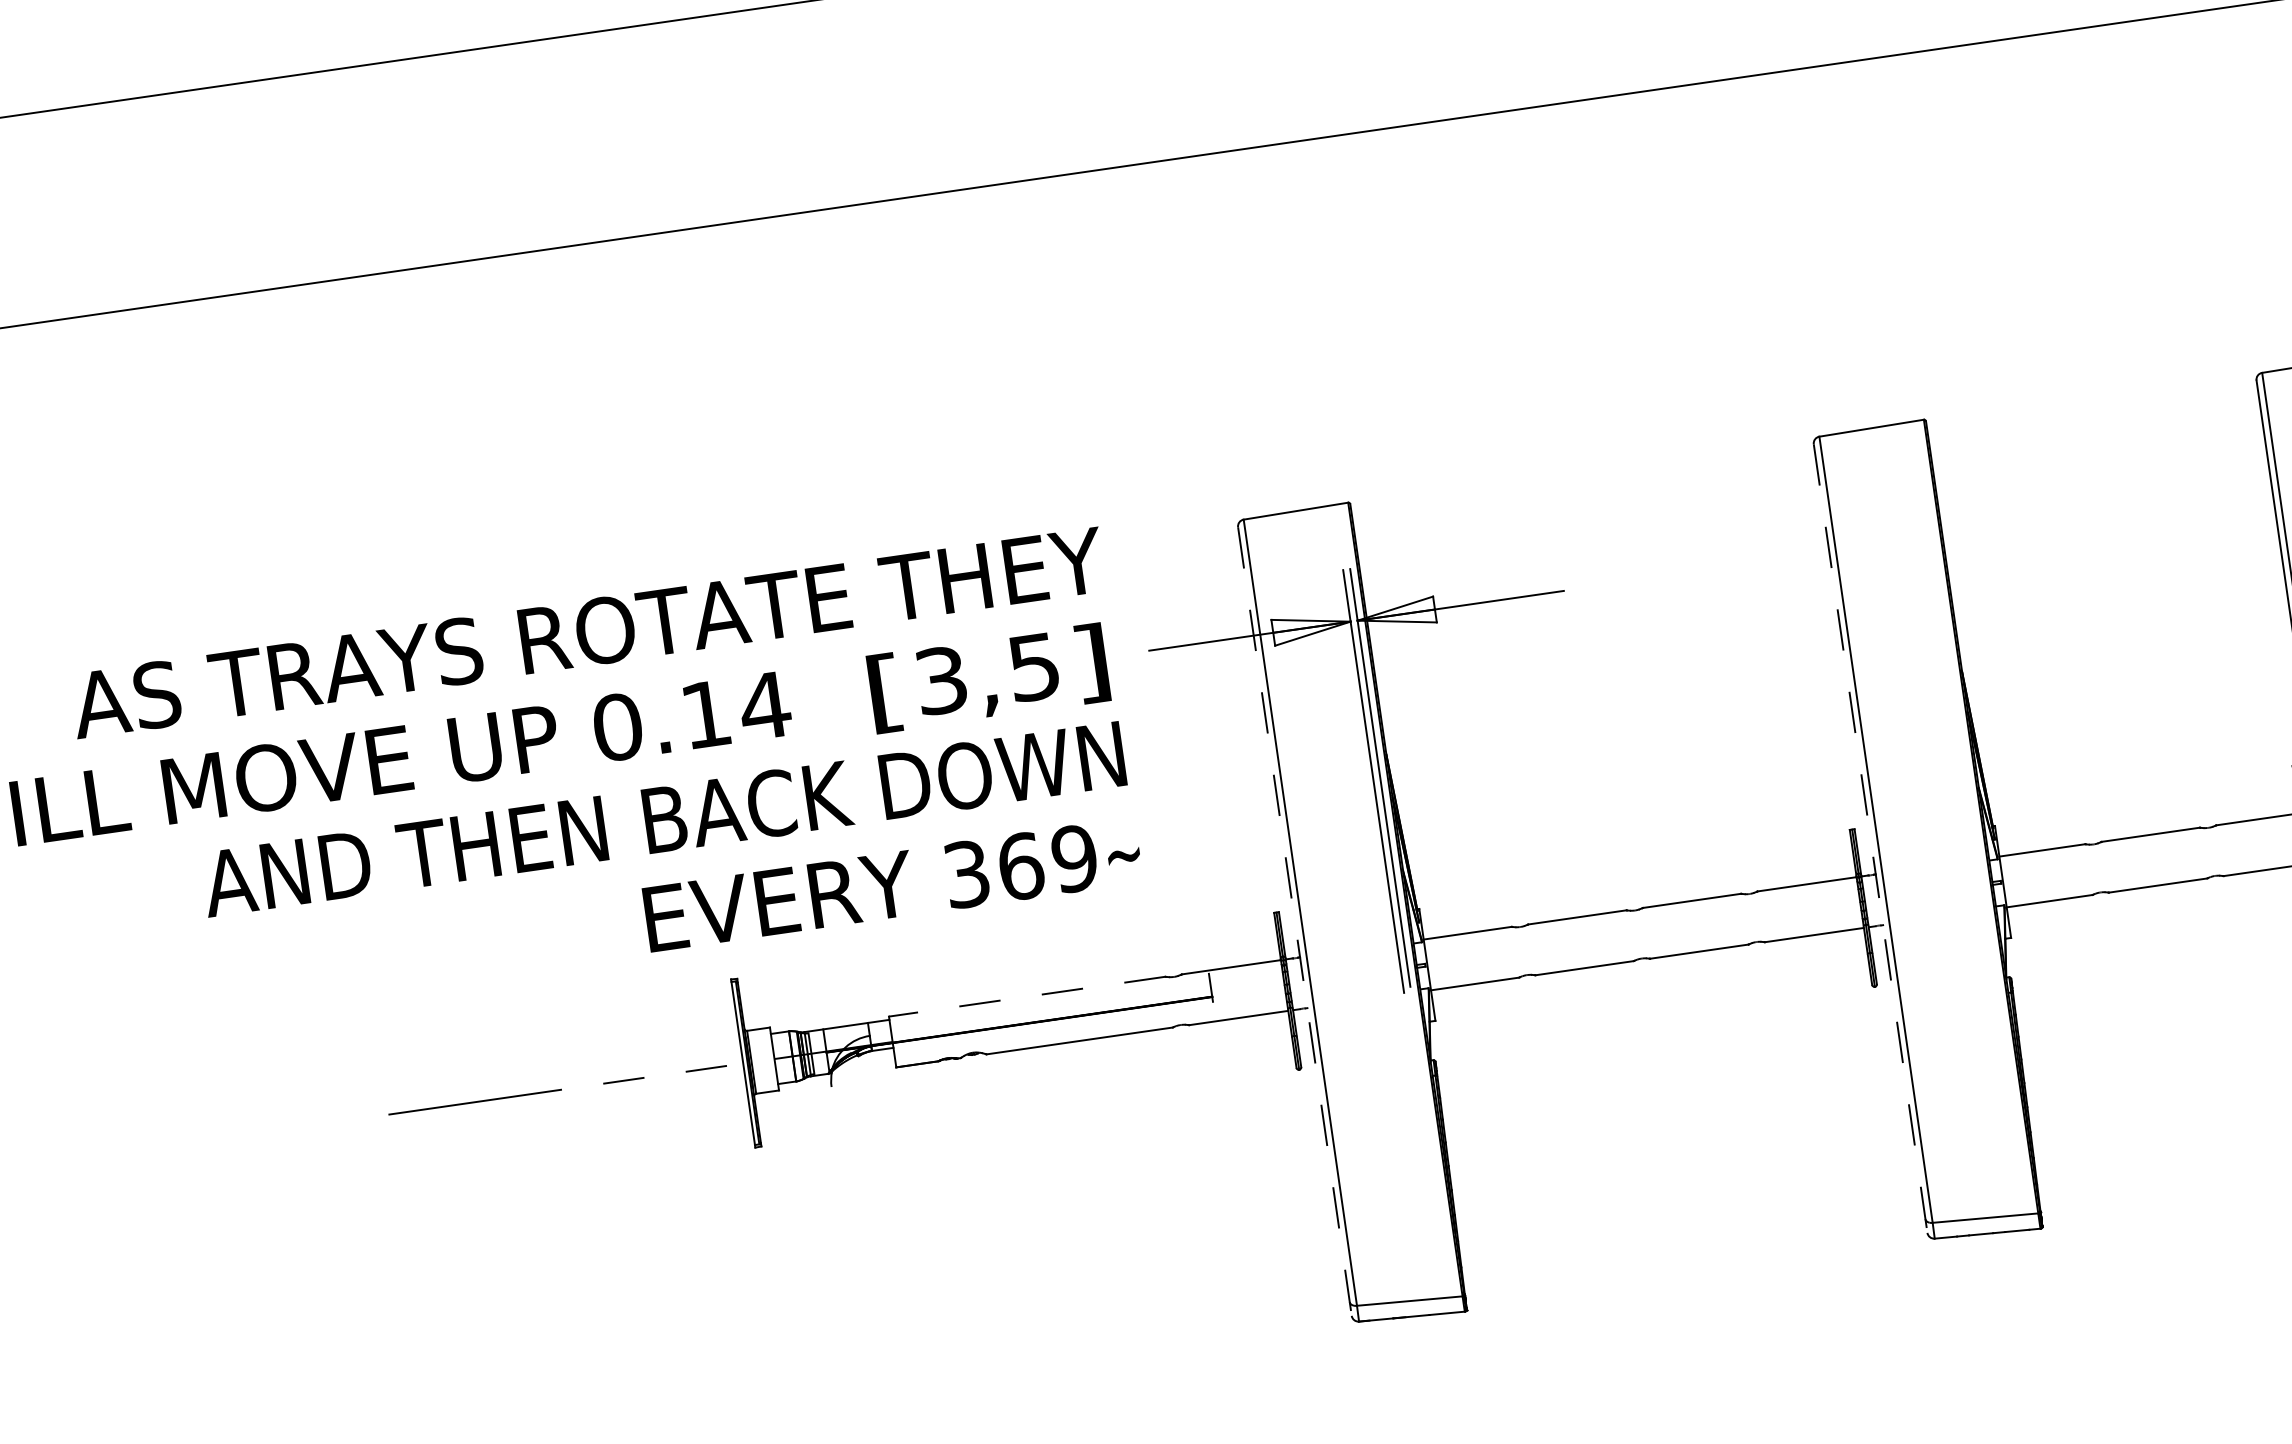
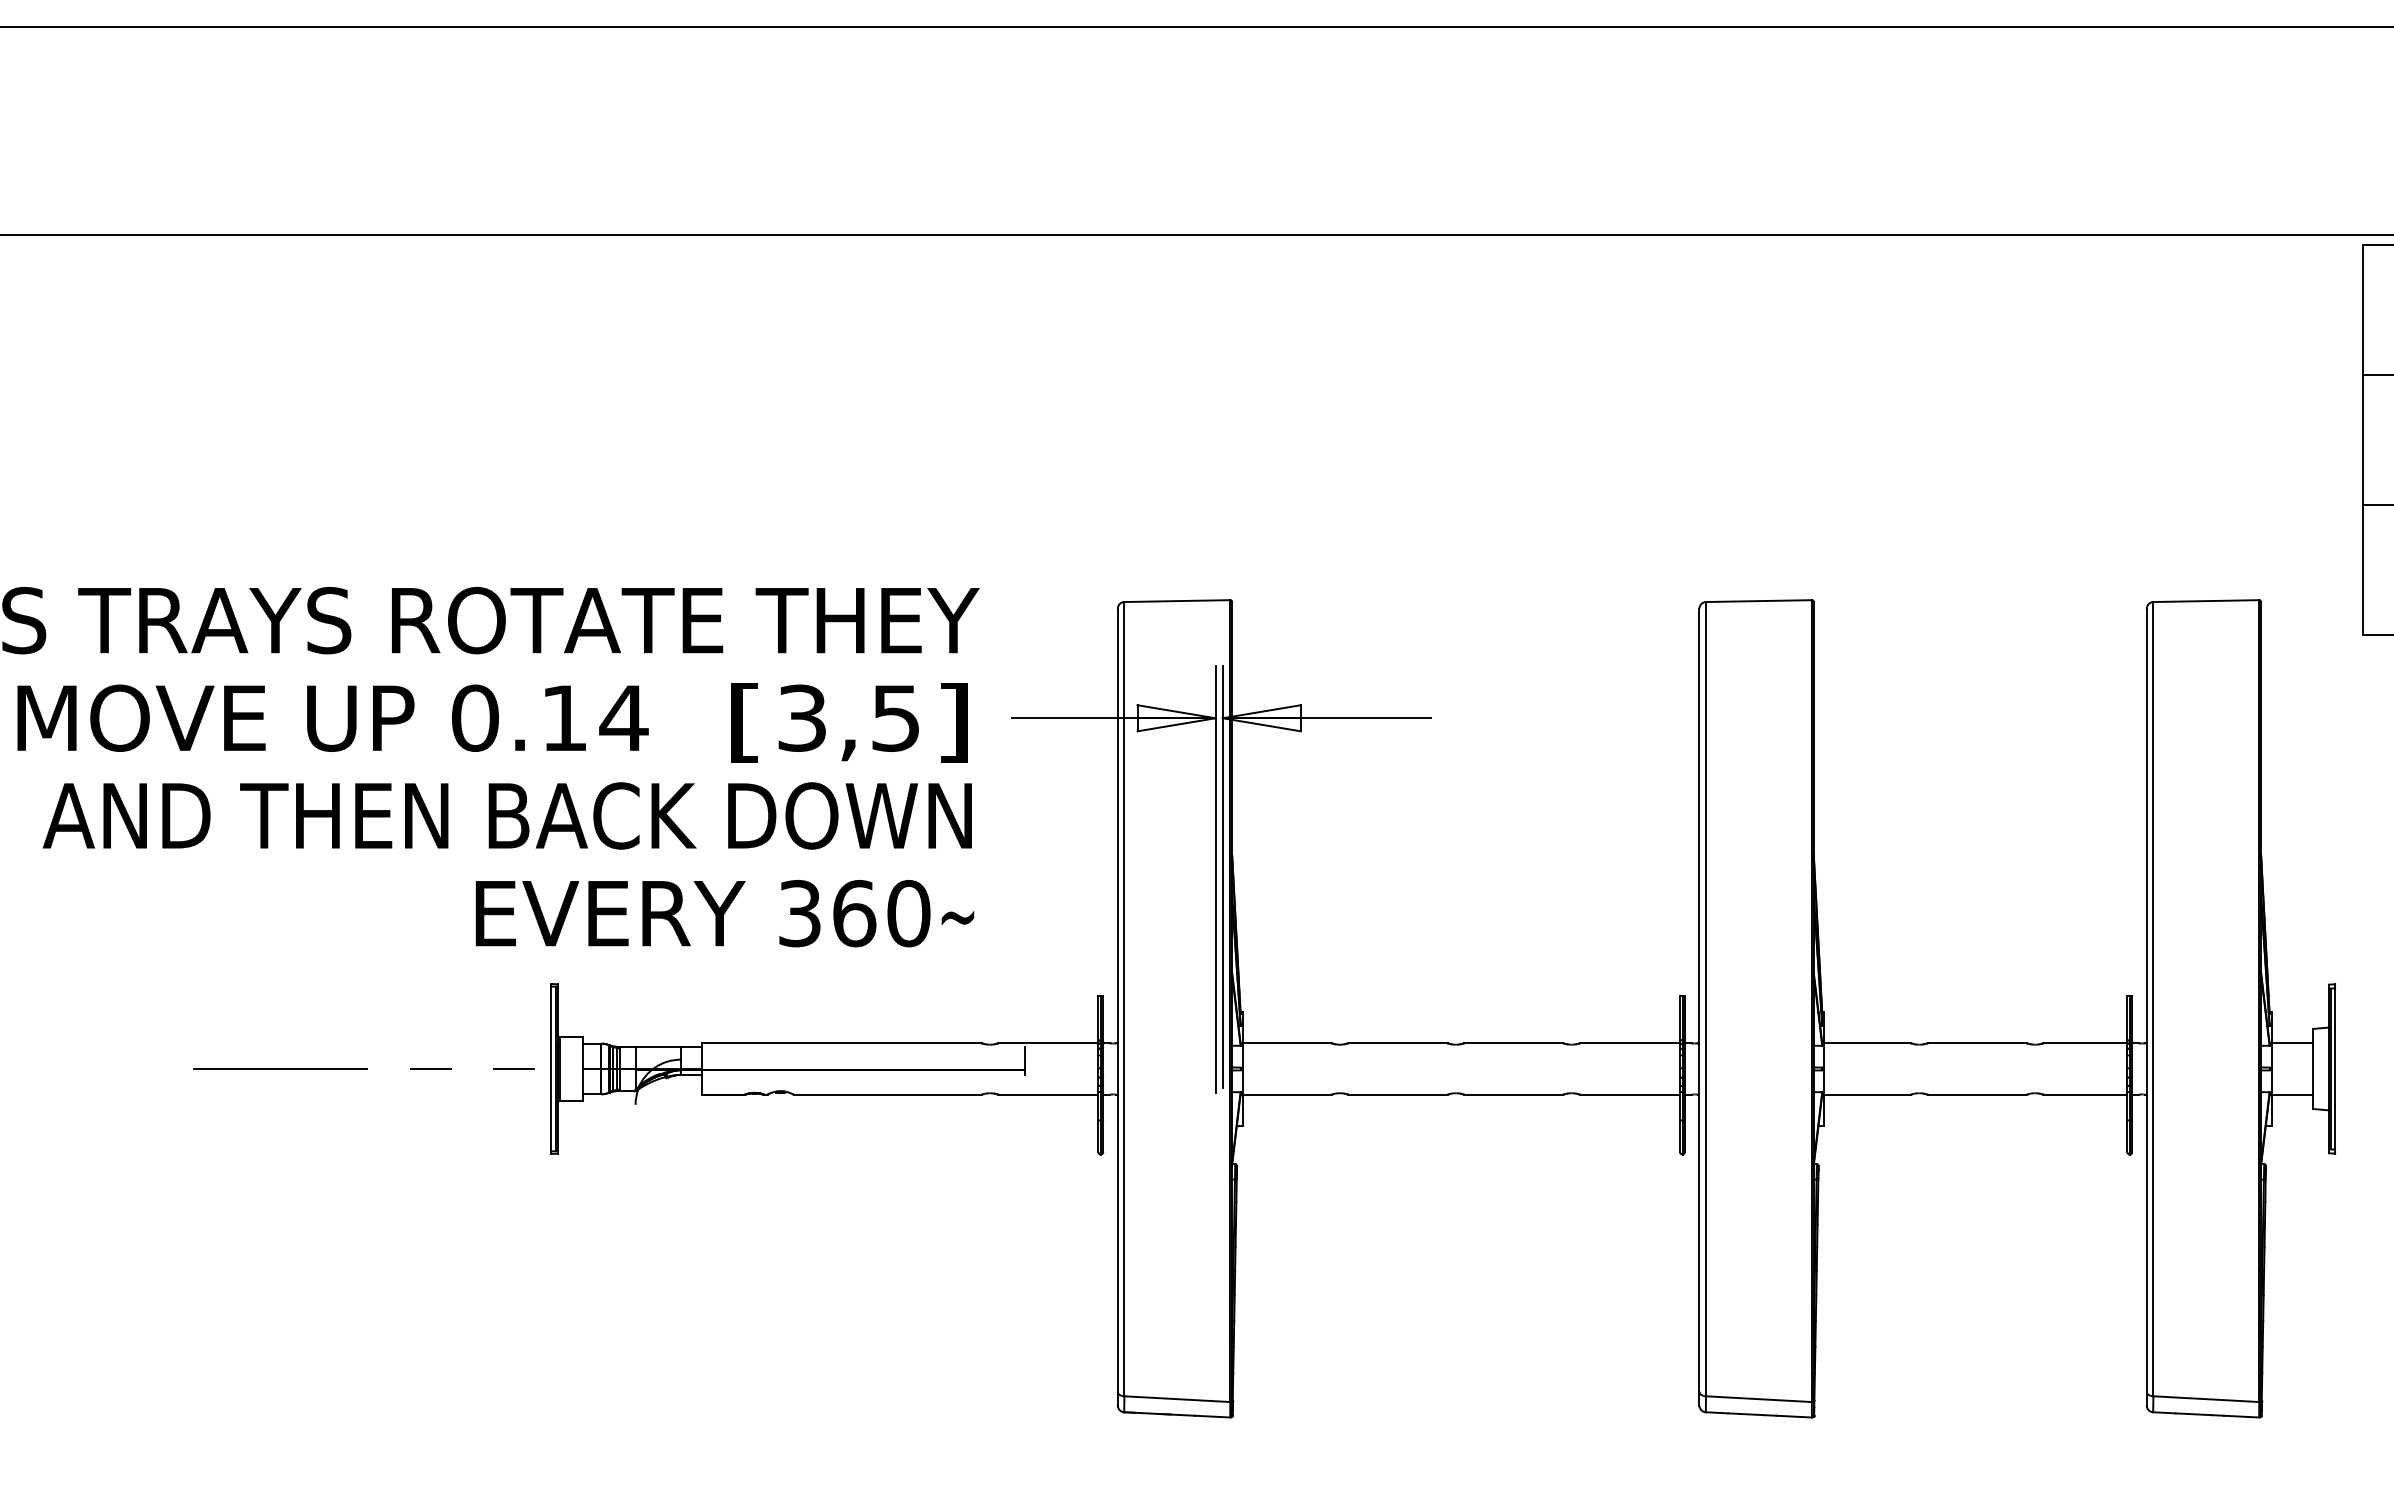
line: (1870, 838) -> (1699, 1007), dashed -> solid
text: (1074, 858) -> (908, 913), 369 -> 360
line: (1294, 921) -> (1117, 1007), dashed -> solid
line: (1027, 996) -> (842, 1043), dashed -> solid

